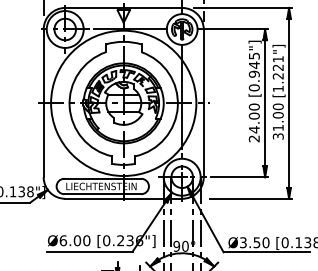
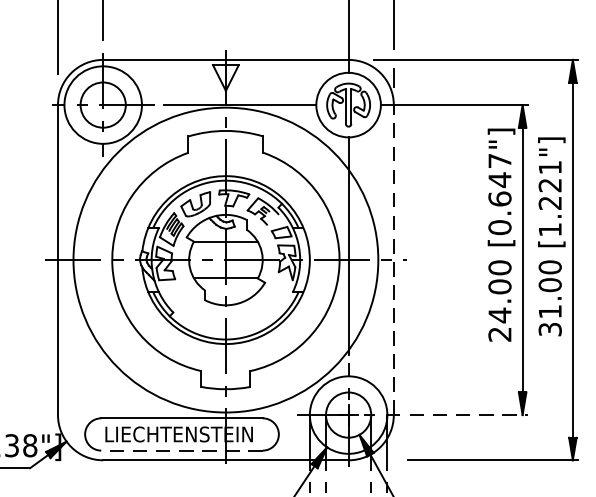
text: (253, 64) -> (498, 178), [0.945"] -> [0.647"]
line: (203, 103) -> (393, 260), solid -> dashed
line: (239, 177) -> (468, 415), solid -> dashed
line: (102, 194) -> (181, 451), solid -> dashed

